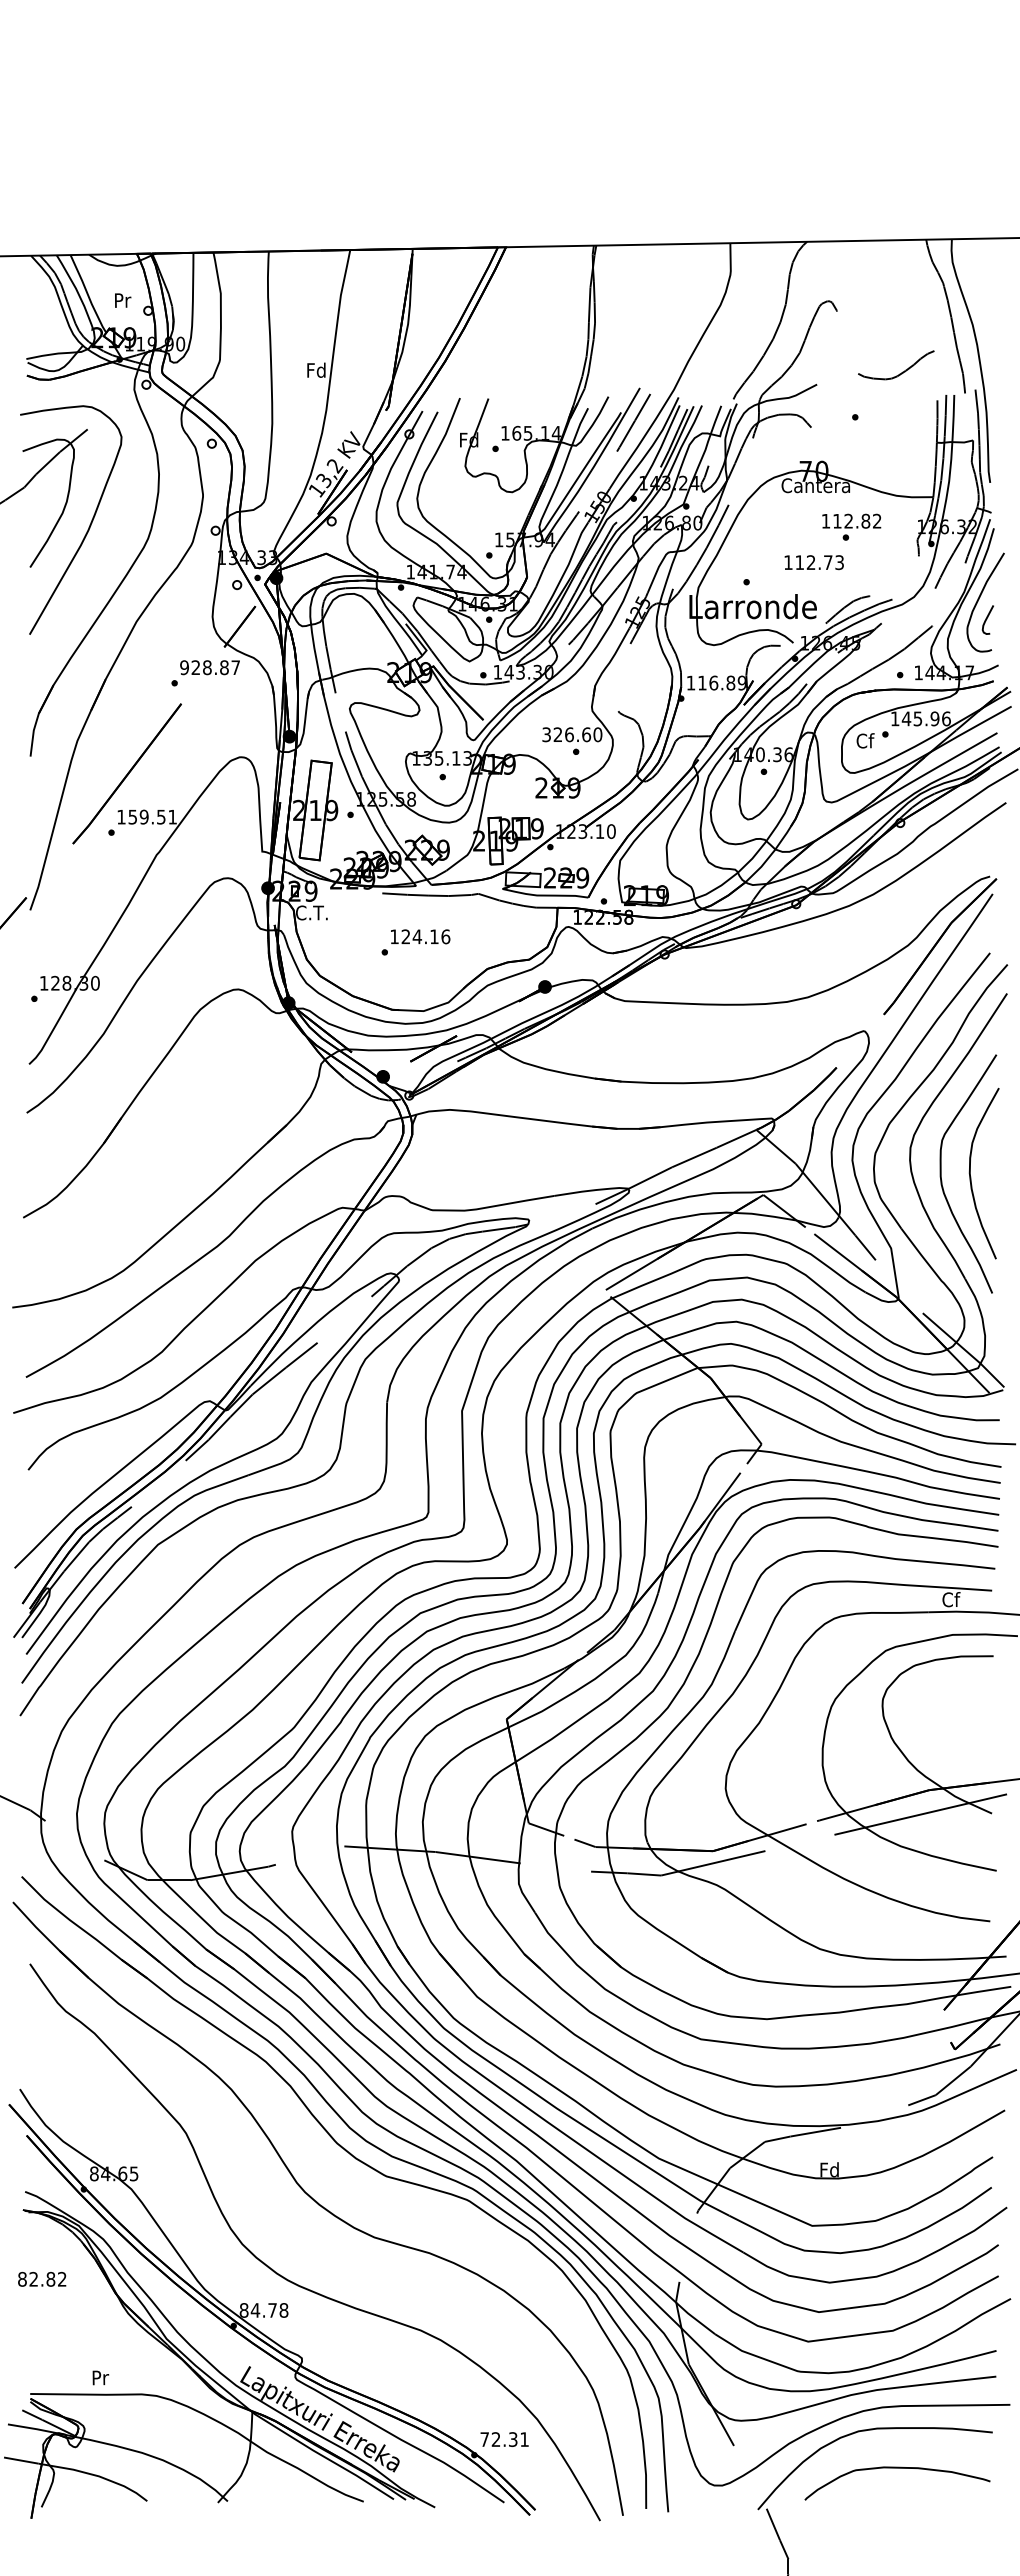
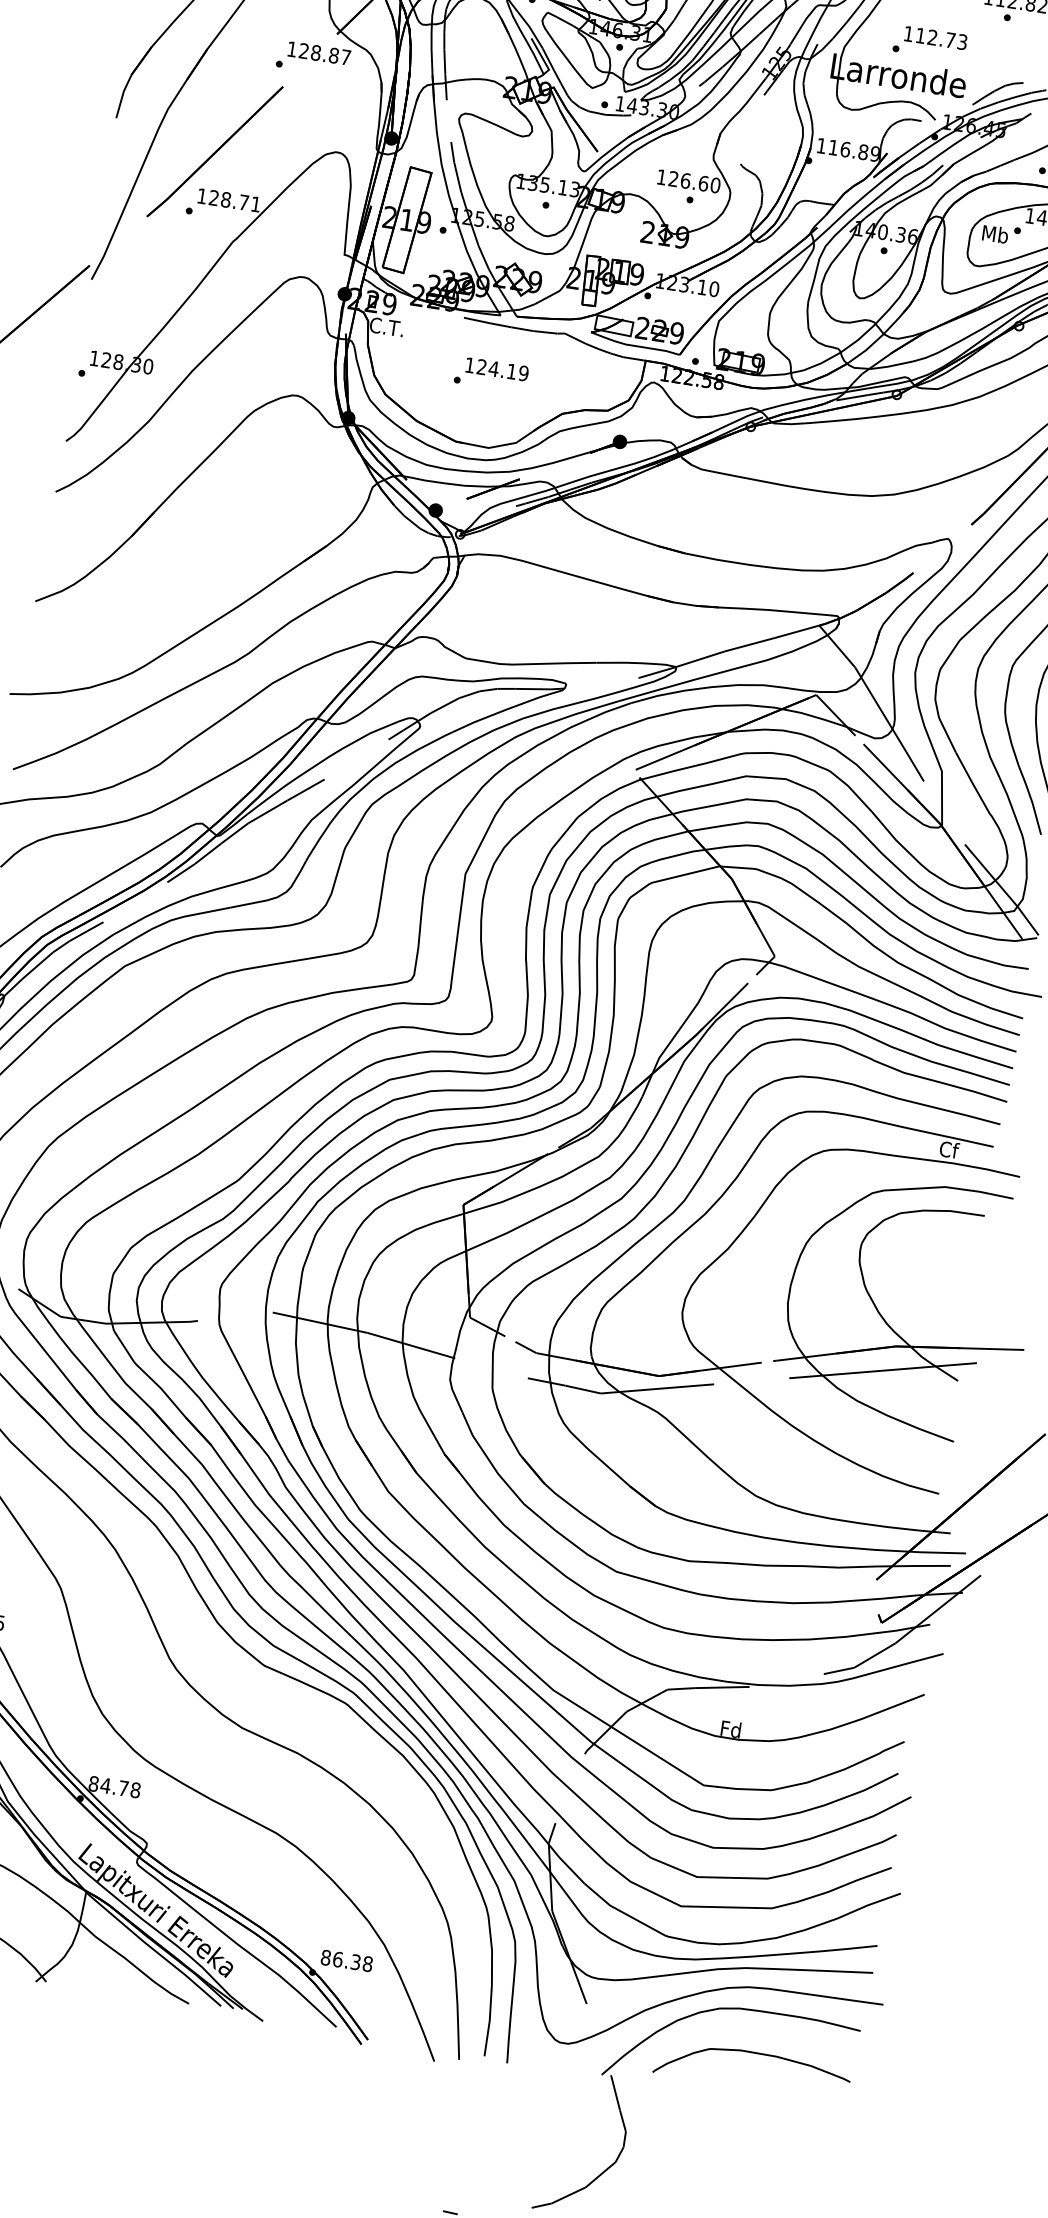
text: (813, 562) -> (935, 37), moved
text: (184, 667) -> (292, 49), 928.87 -> 128.87
text: (546, 734) -> (661, 176), 326.60 -> 126.60
text: (865, 740) -> (995, 233), Cf -> Mb
text: (146, 816) -> (228, 199), 159.51 -> 128.71
text: (445, 936) -> (523, 373), 124.16 -> 124.19
text: (504, 2439) -> (346, 1960), 72.31 -> 86.38

